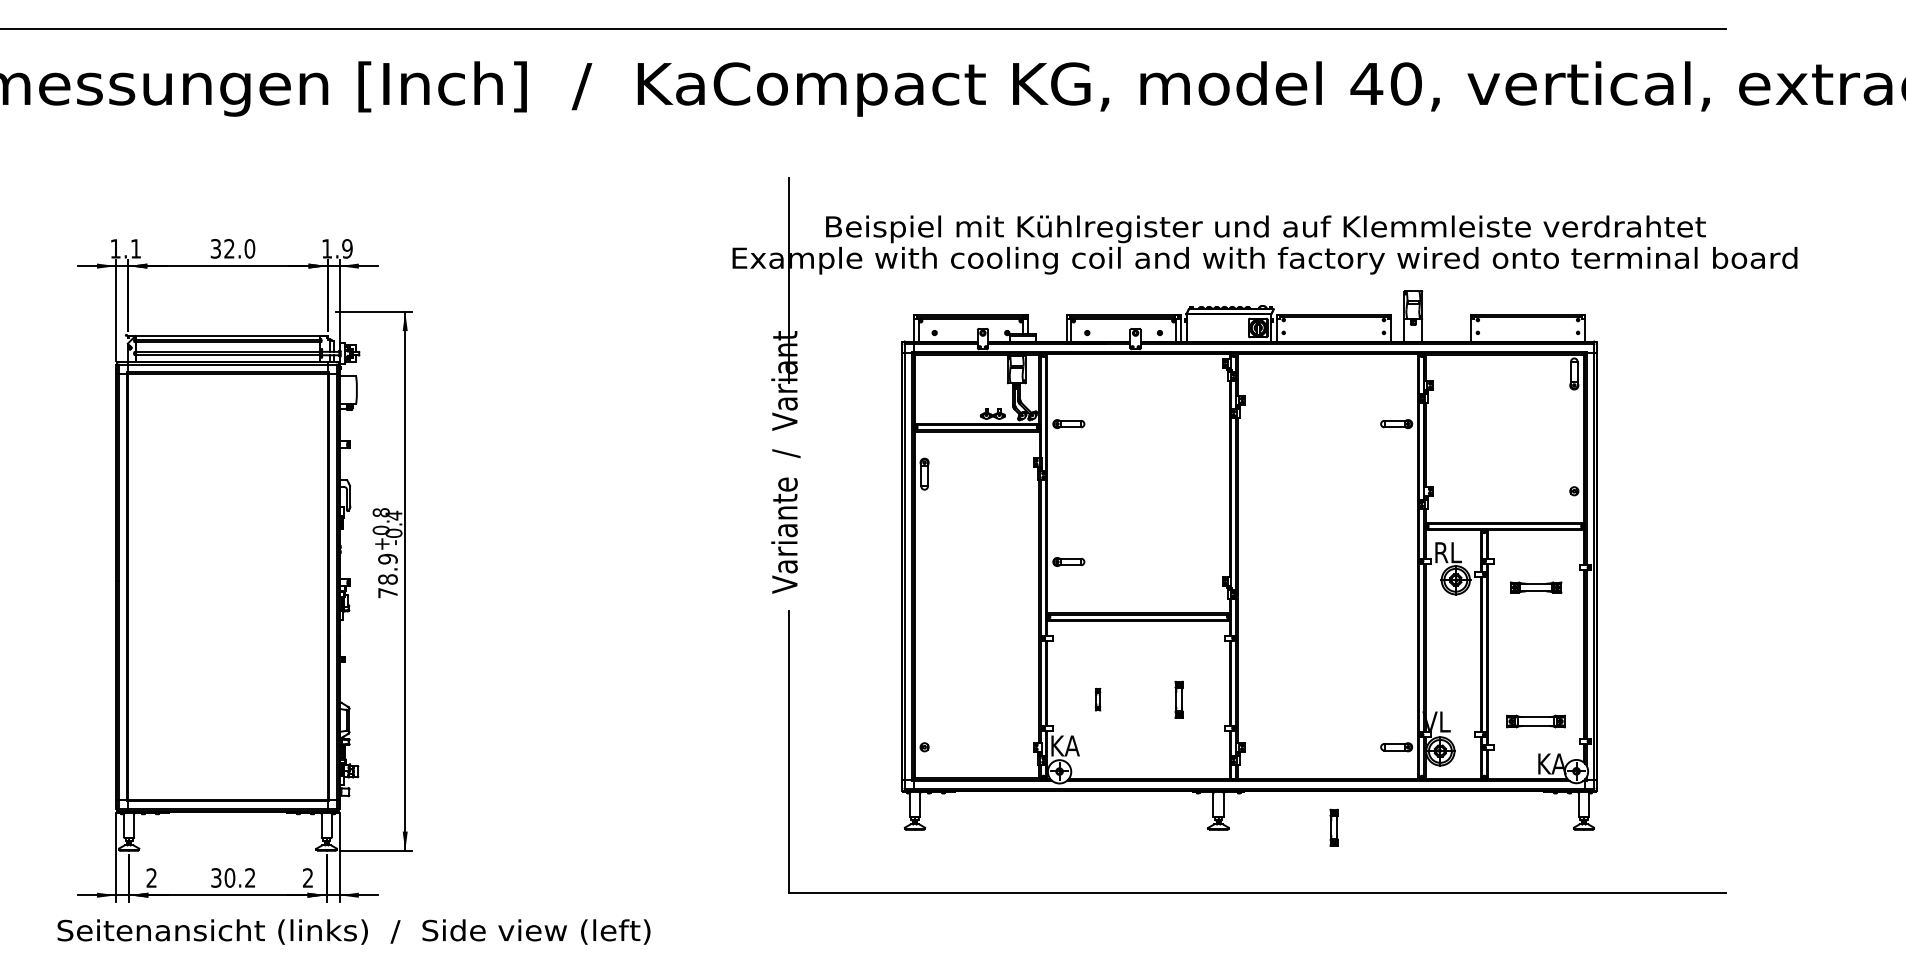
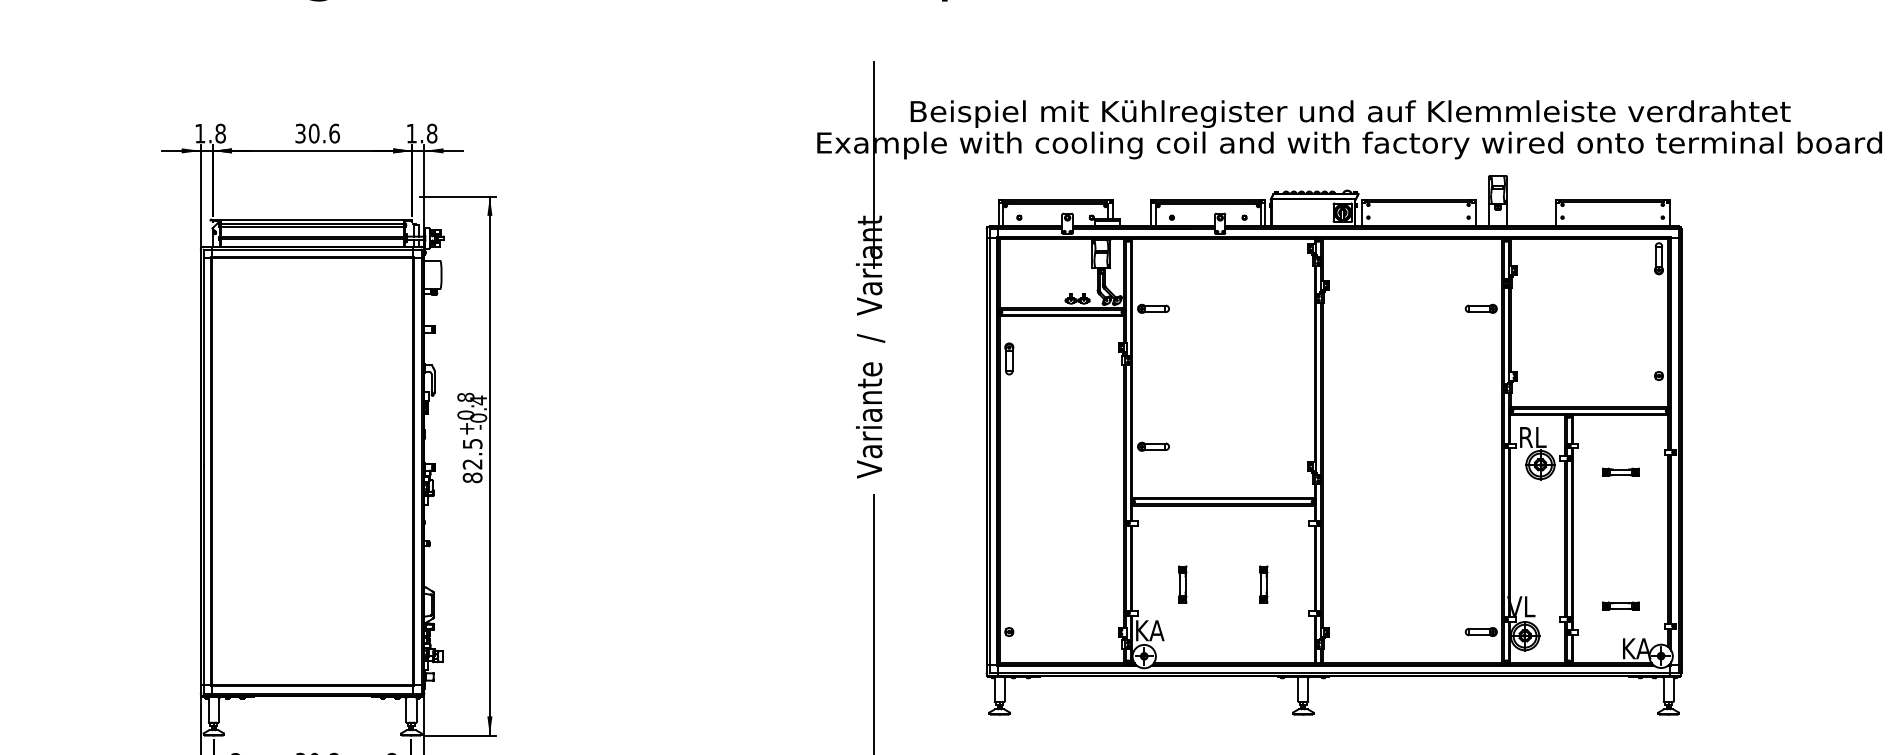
text: (135, 248) -> (220, 133), 1.1 -> 1.8
text: (239, 248) -> (324, 133), 32.0 -> 30.6
text: (347, 248) -> (432, 133), 1.9 -> 1.8
text: (387, 575) -> (472, 460), 78.9 -> 82.5
part: (1536, 587) -> (1621, 472), size x0.71
part: (1097, 699) -> (1182, 584), size x1.67
part: (1536, 720) -> (1621, 605), size x0.62
part: (1333, 827) -> (1418, 712), removed

